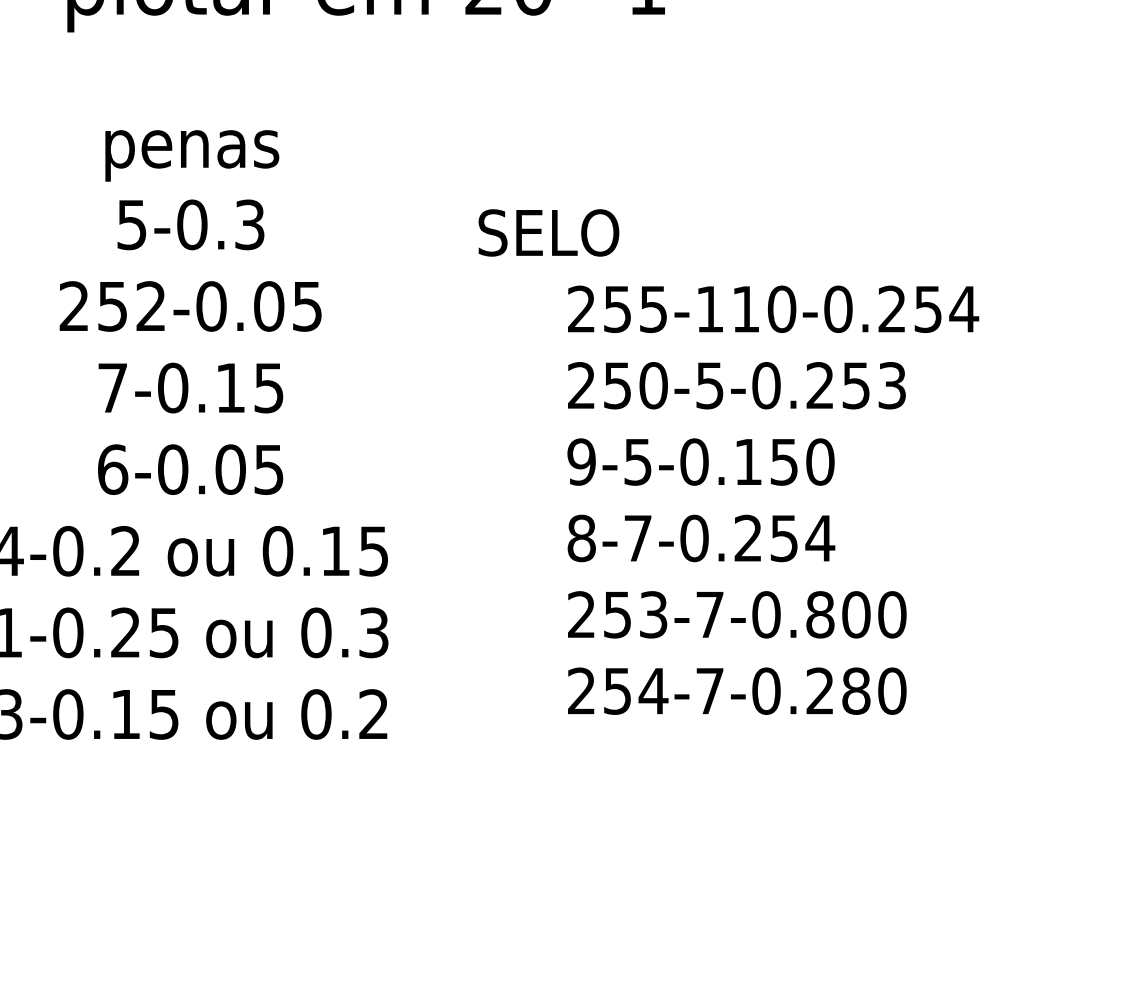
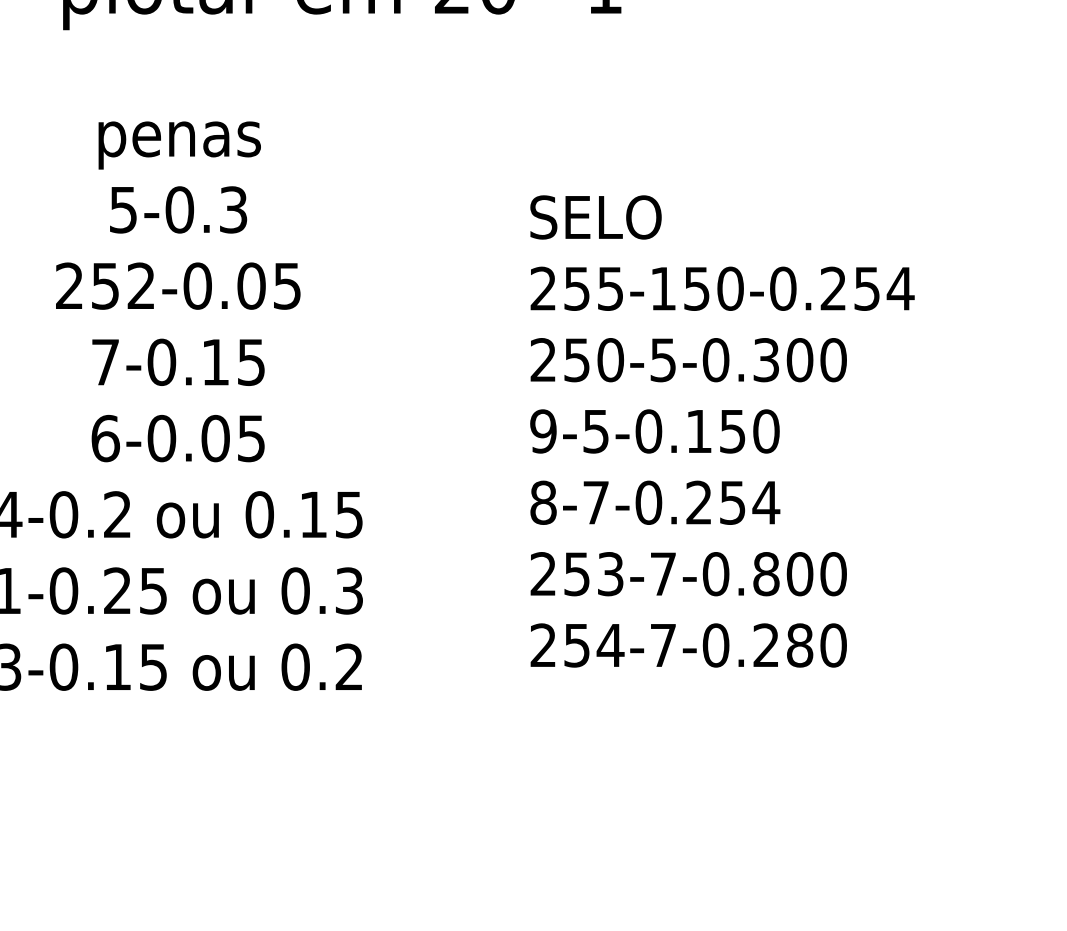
text: (548, 232) -> (595, 217), moved
text: (745, 309) -> (696, 288), 255-110-0.254 -> 255-150-0.254
text: (856, 385) -> (800, 359), 250-5-0.253 -> 250-5-0.300

